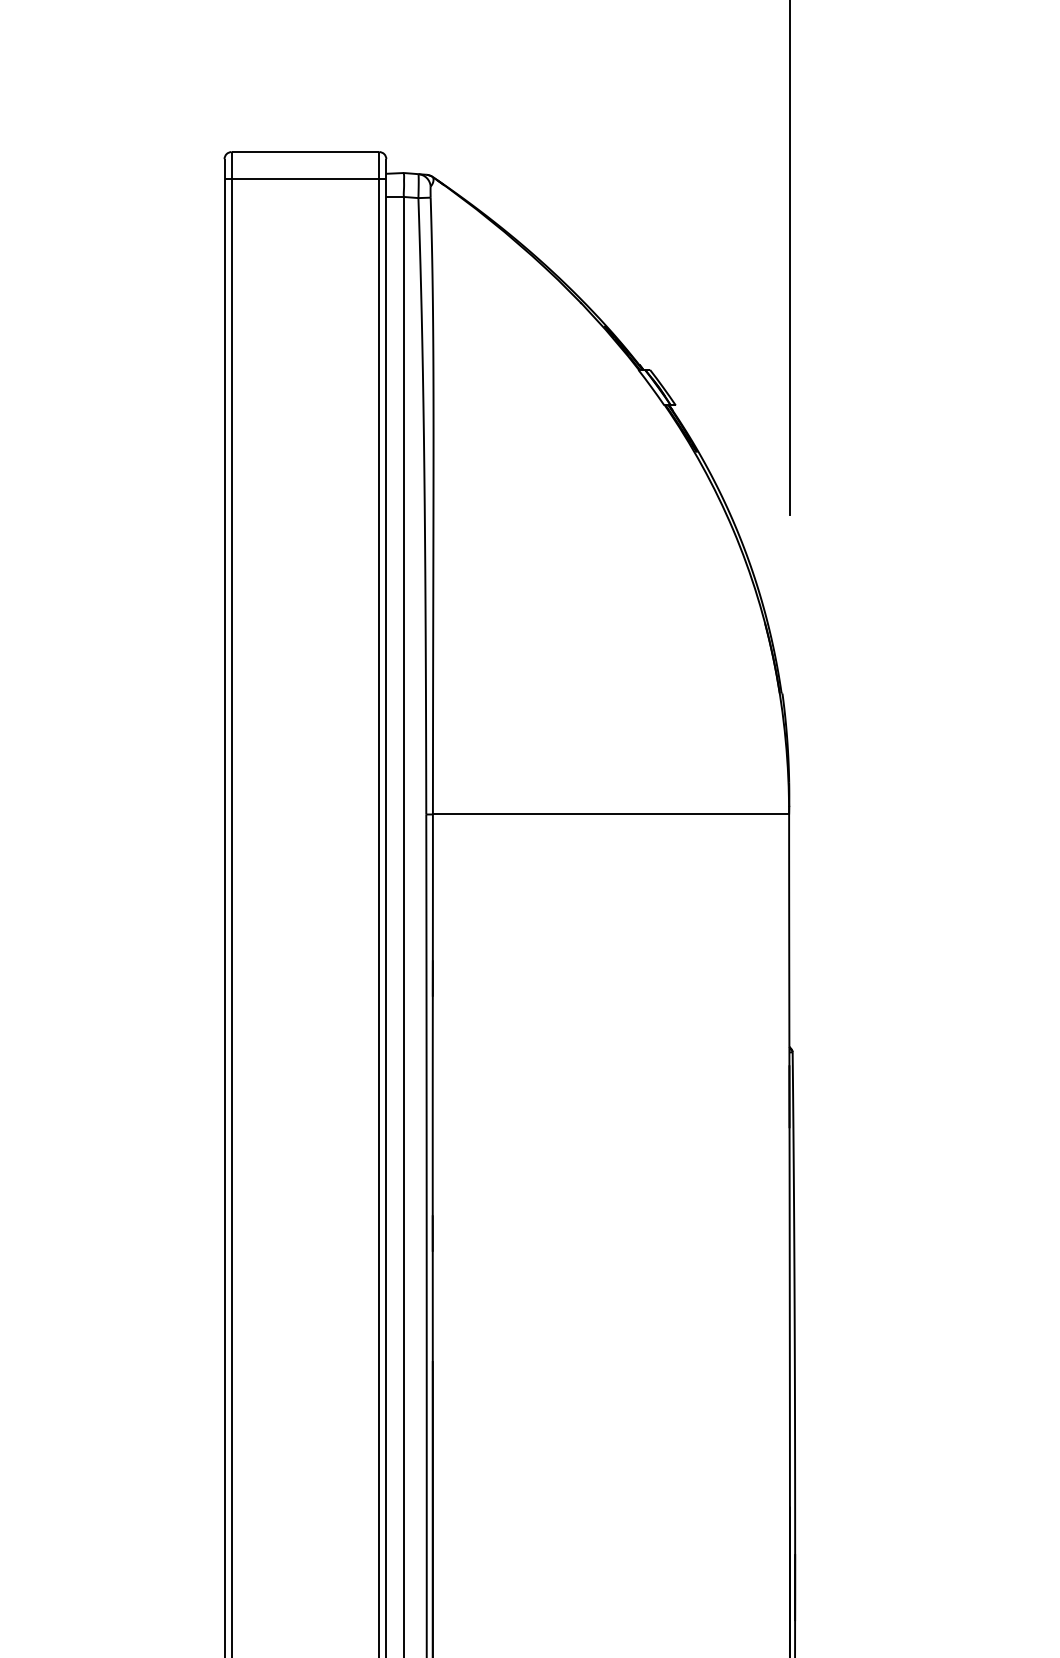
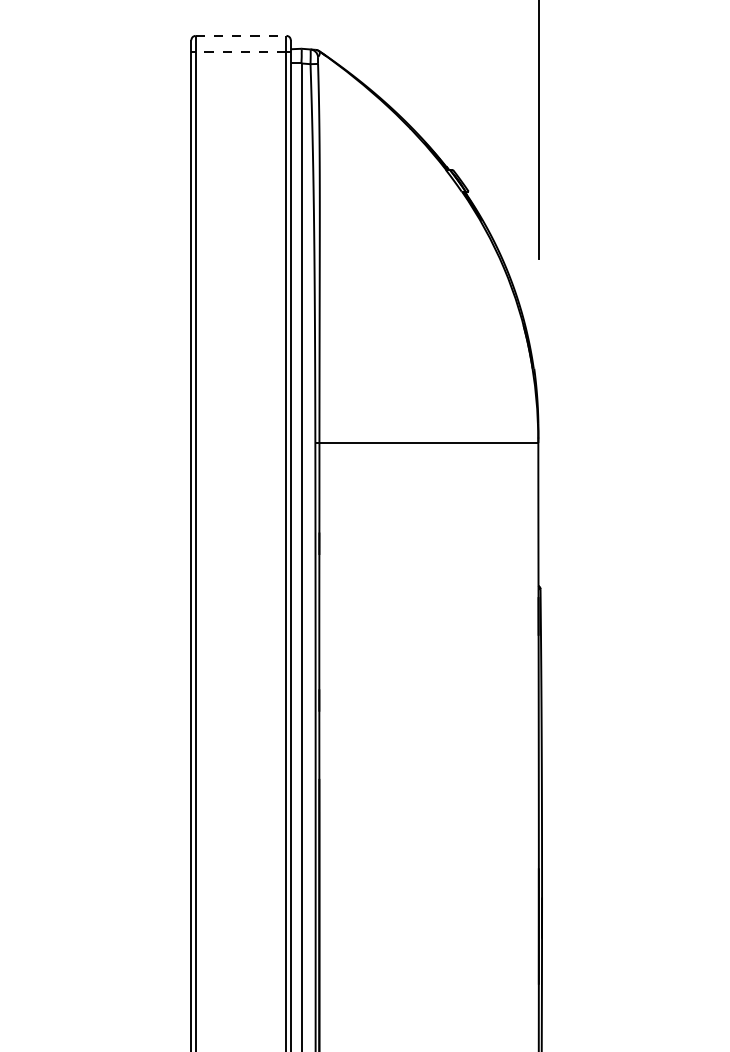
line: (306, 151) -> (241, 35), solid -> dashed
line: (304, 179) -> (240, 52), solid -> dashed

